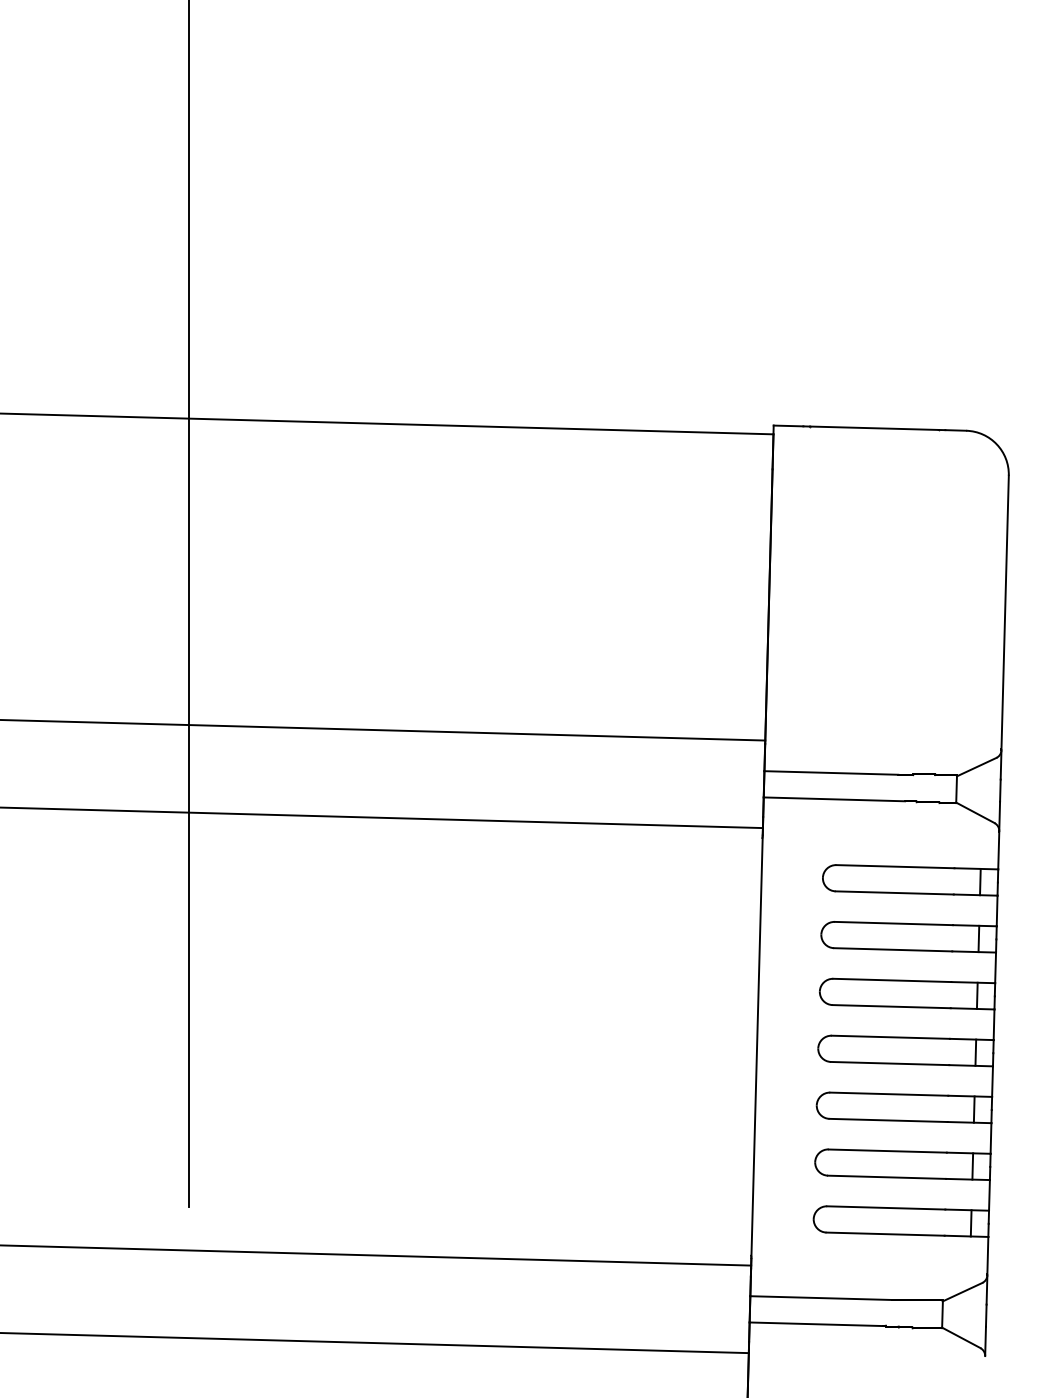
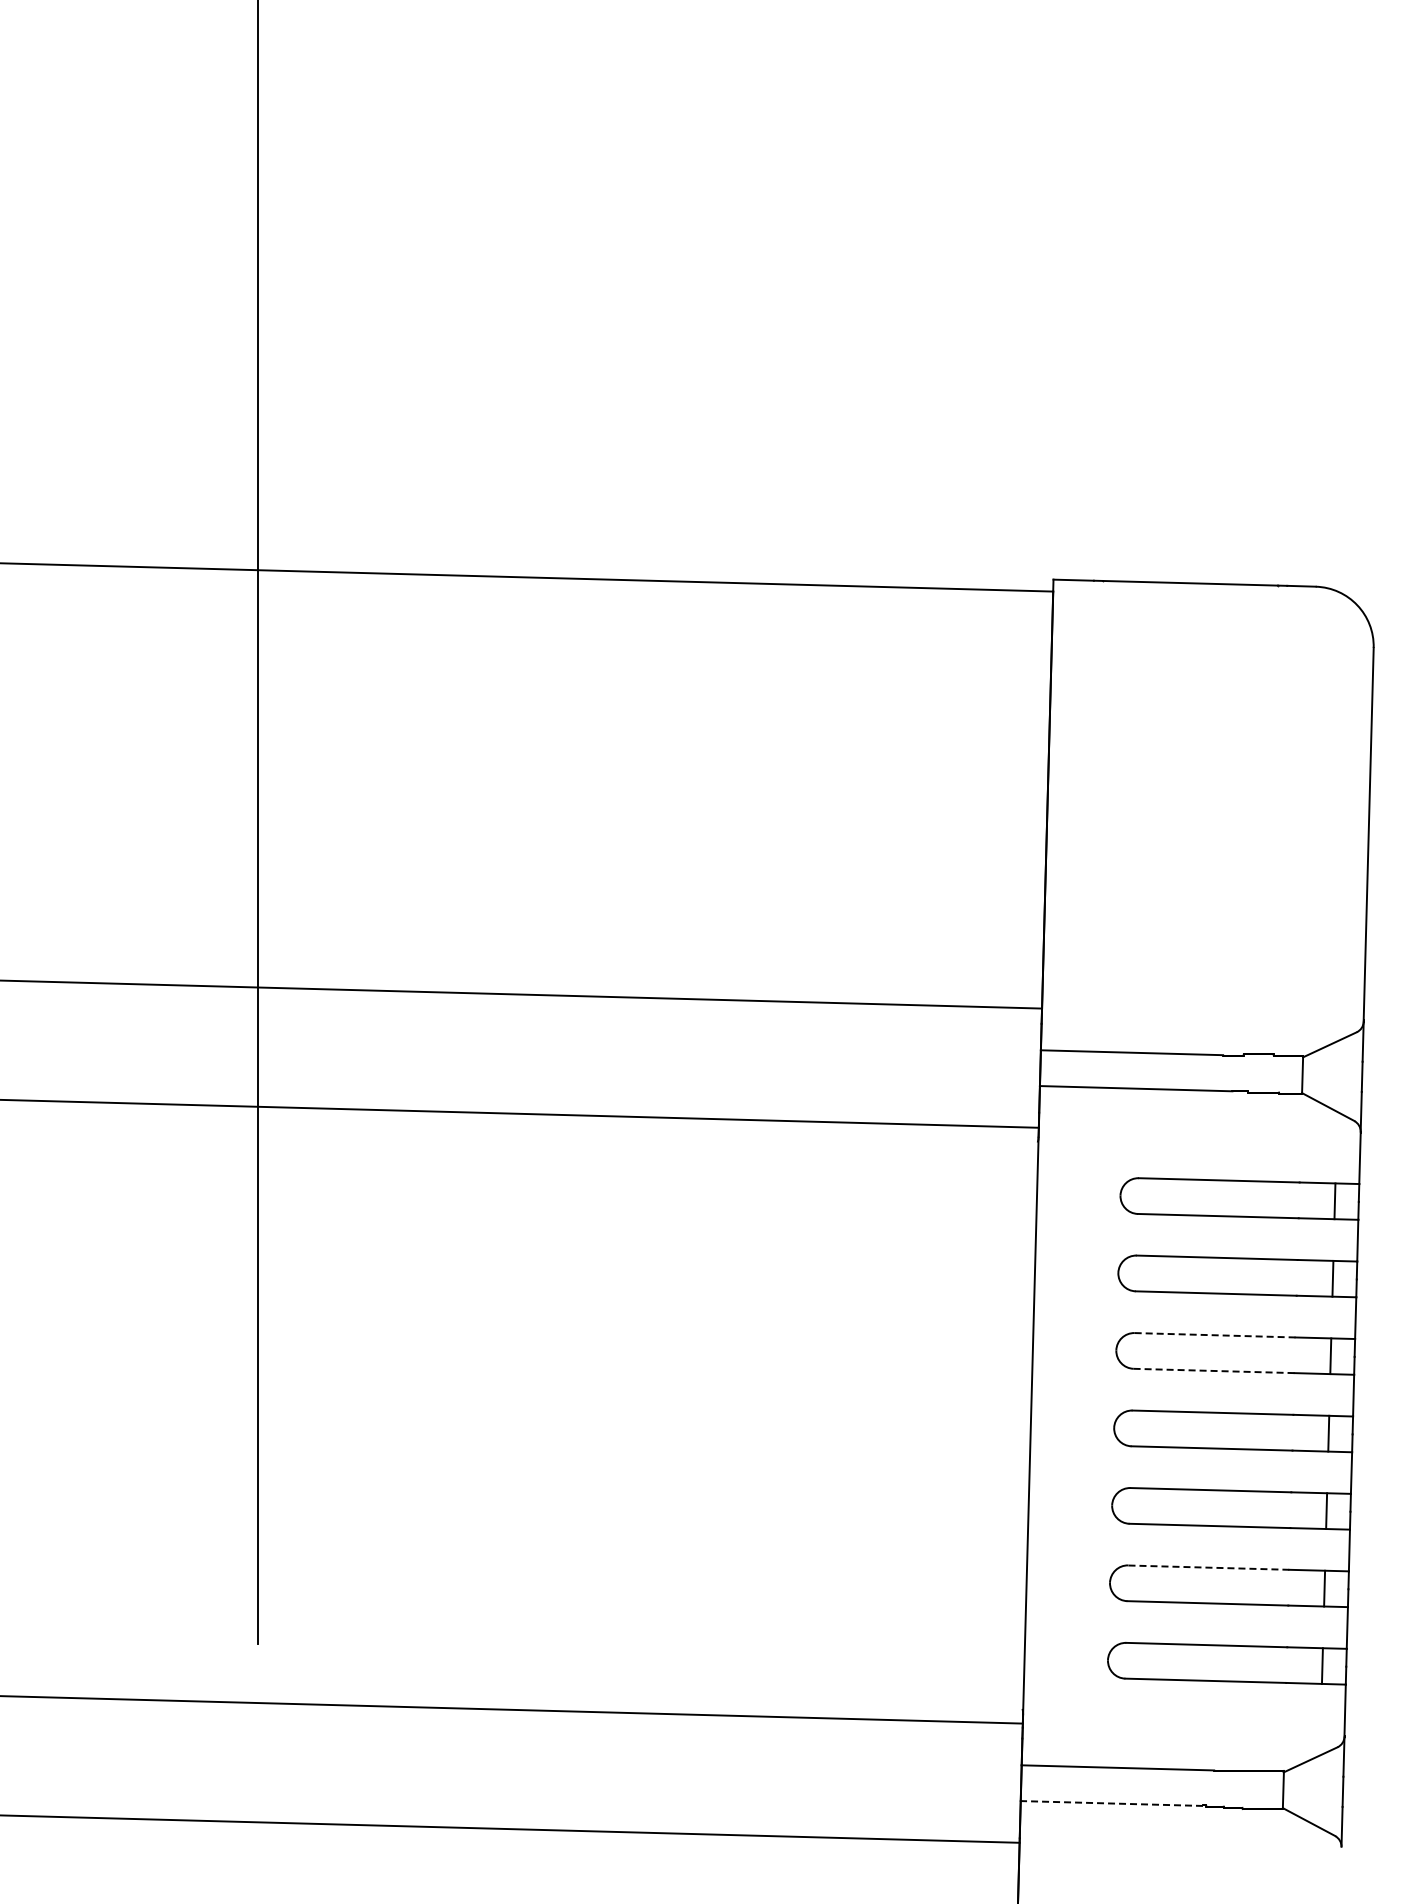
line: (892, 980) -> (1215, 1335), solid -> dashed
line: (891, 1006) -> (1213, 1370), solid -> dashed
line: (888, 1150) -> (1209, 1567), solid -> dashed
line: (816, 1324) -> (1111, 1803), solid -> dashed

